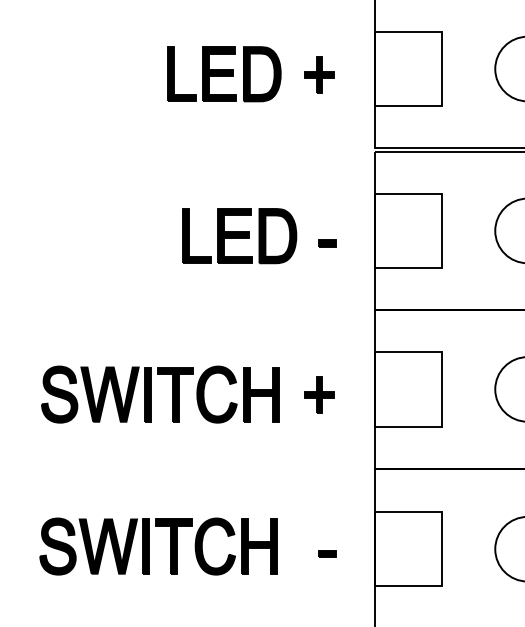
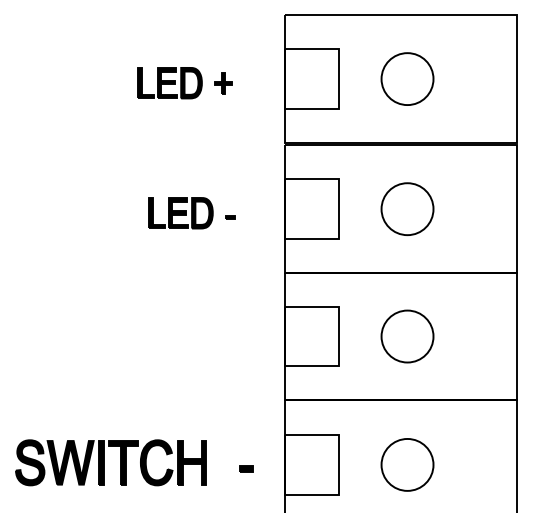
part: (250, 73) -> (184, 82), size x0.7
part: (258, 235) -> (191, 212), size x0.7
part: (179, 394) -> (127, 340), removed

